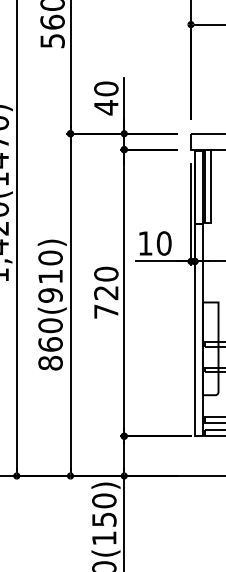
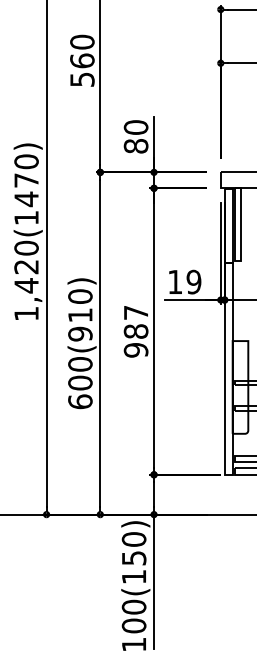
text: (105, 107) -> (135, 146), 40 -> 80
text: (163, 243) -> (193, 282), 10 -> 19
text: (105, 292) -> (135, 331), 720 -> 987
text: (50, 353) -> (80, 392), 860(910) -> 600(910)

